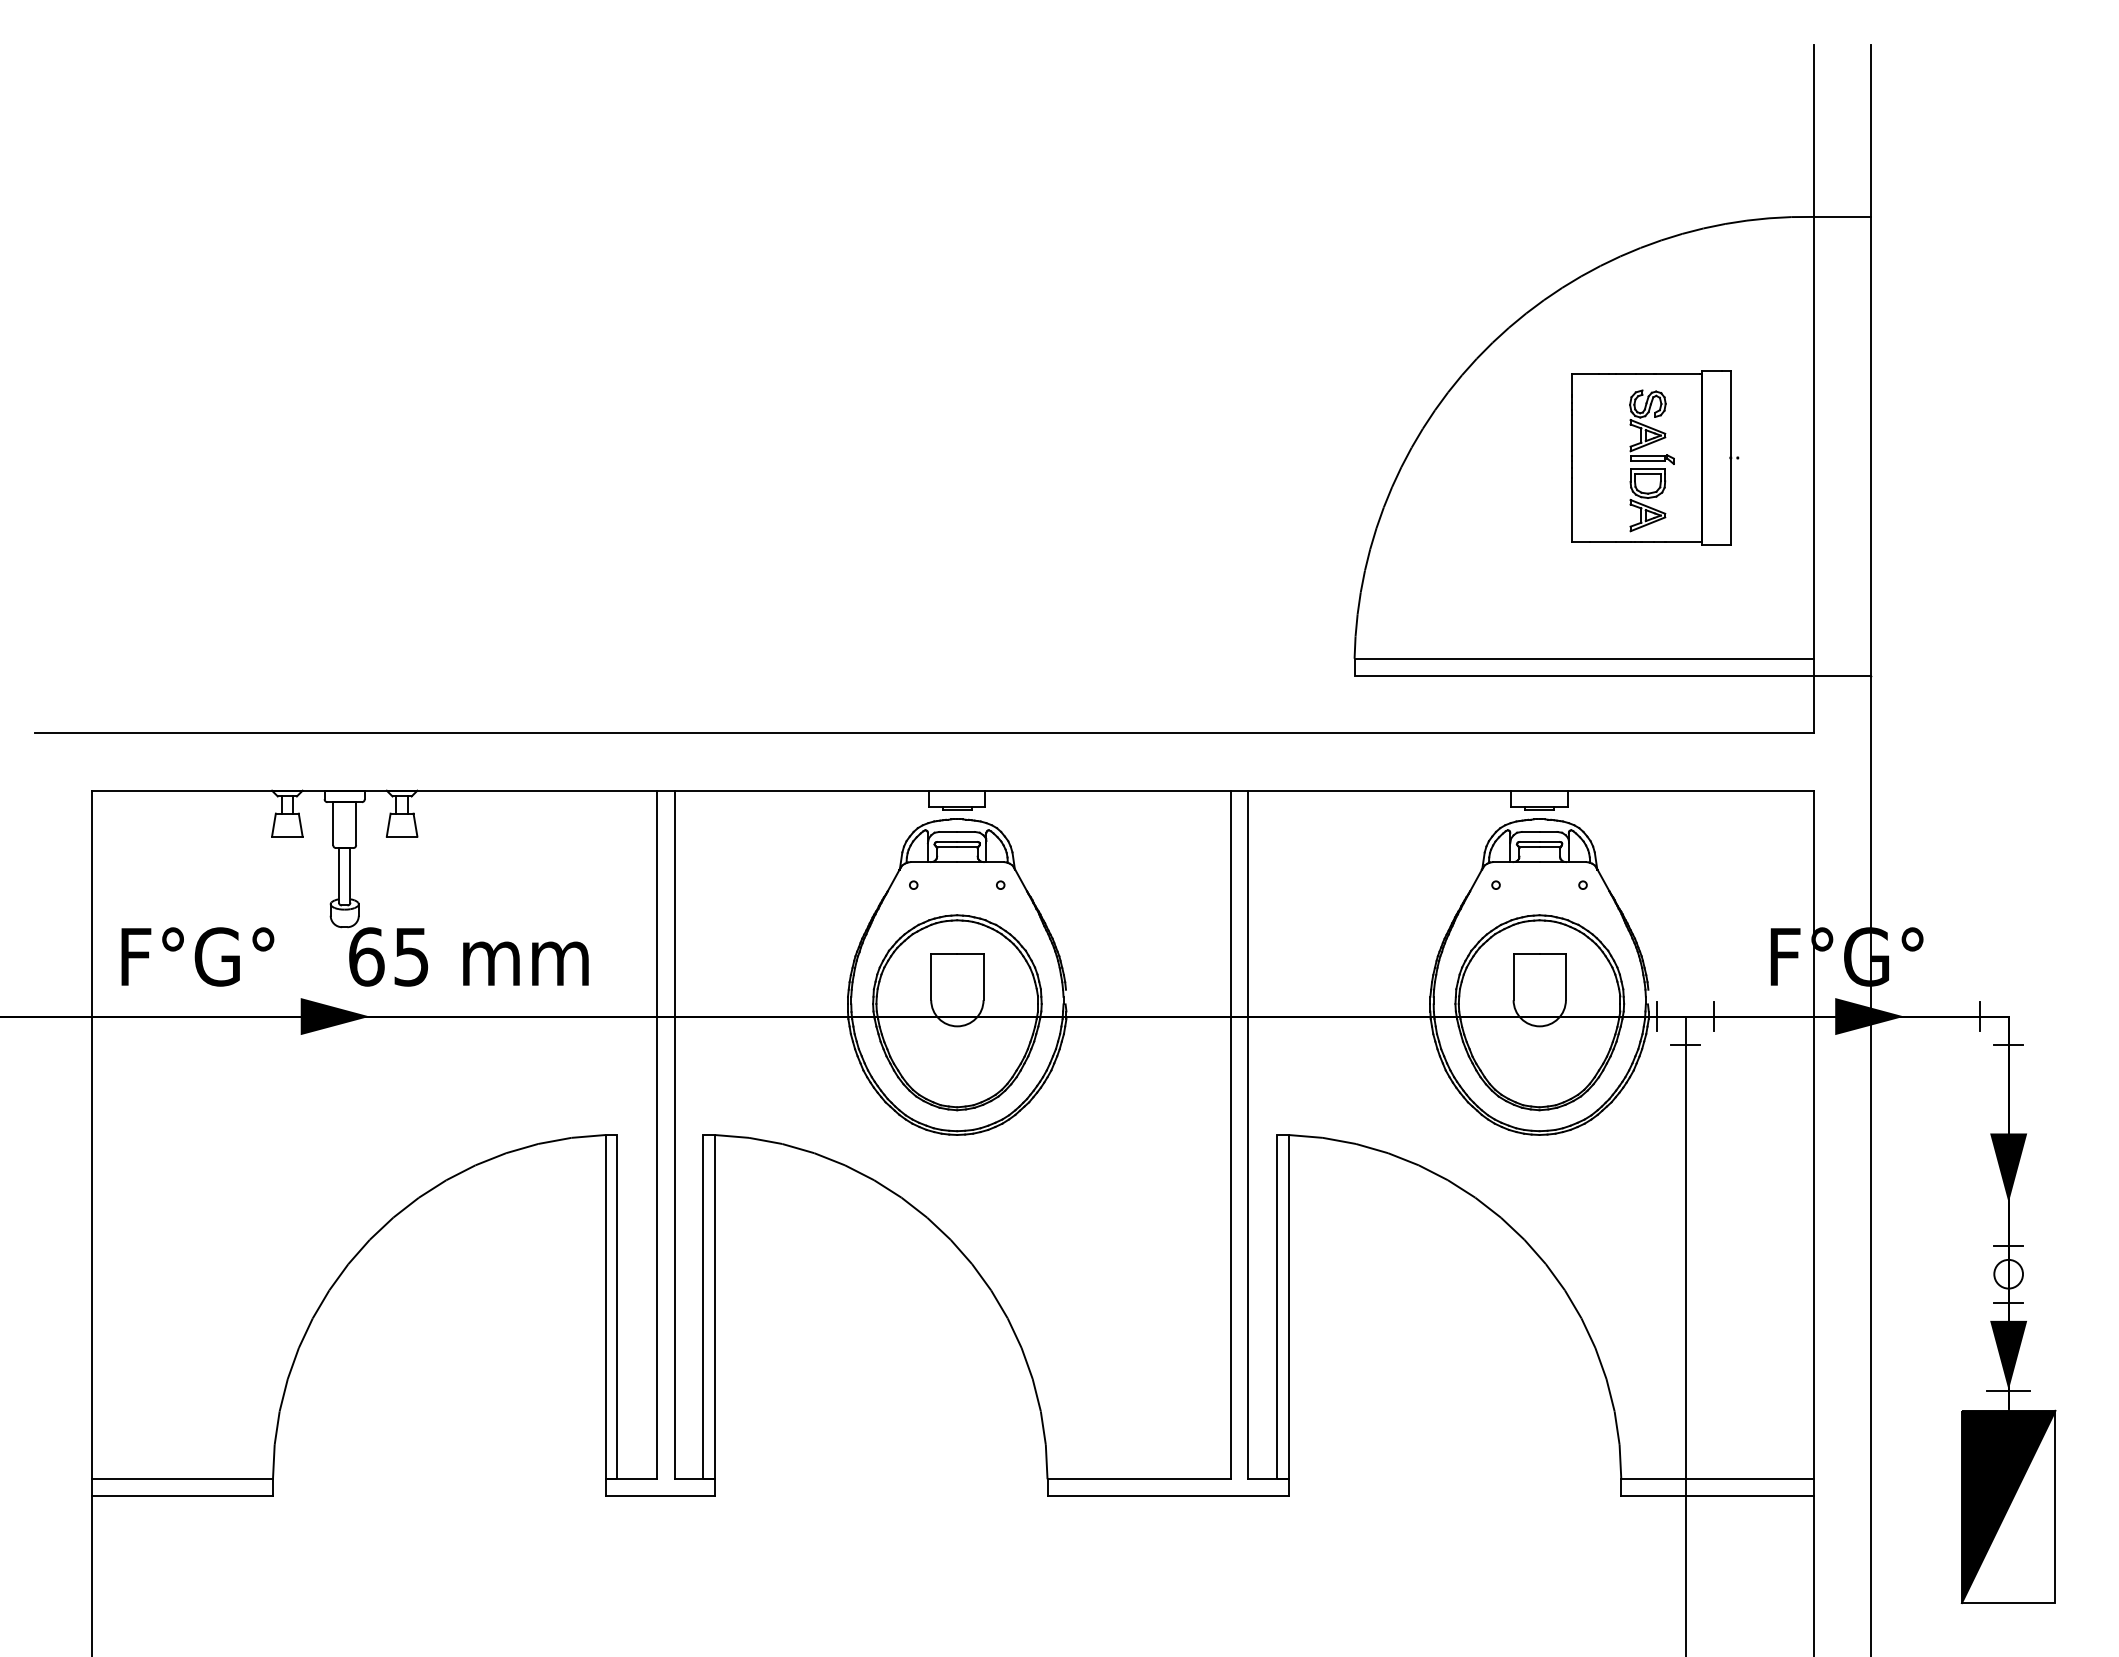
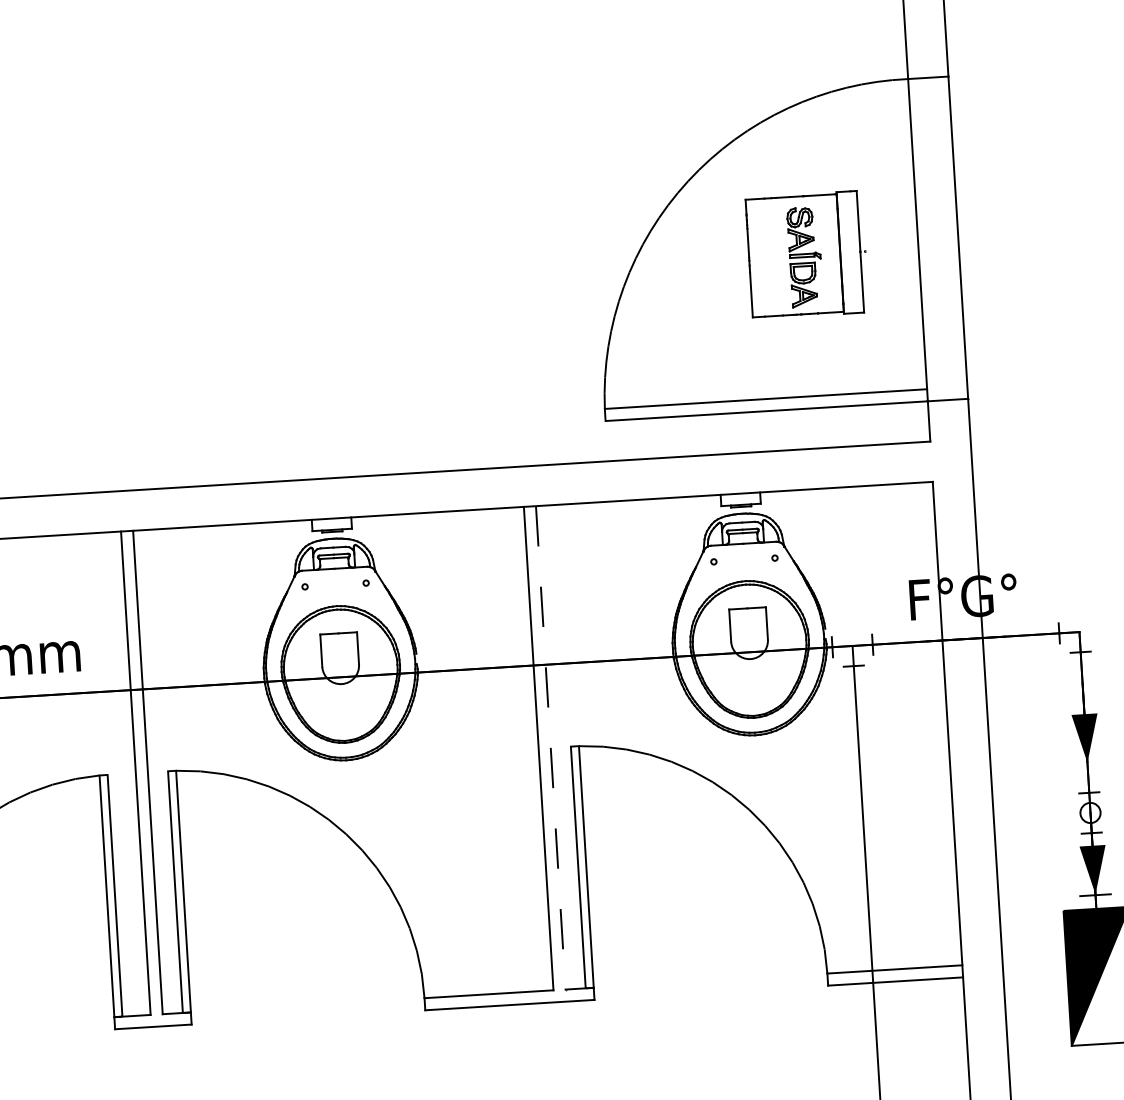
fill: (1869, 1016) -> (981, 638), removed
line: (1248, 1135) -> (550, 748), solid -> dashed

